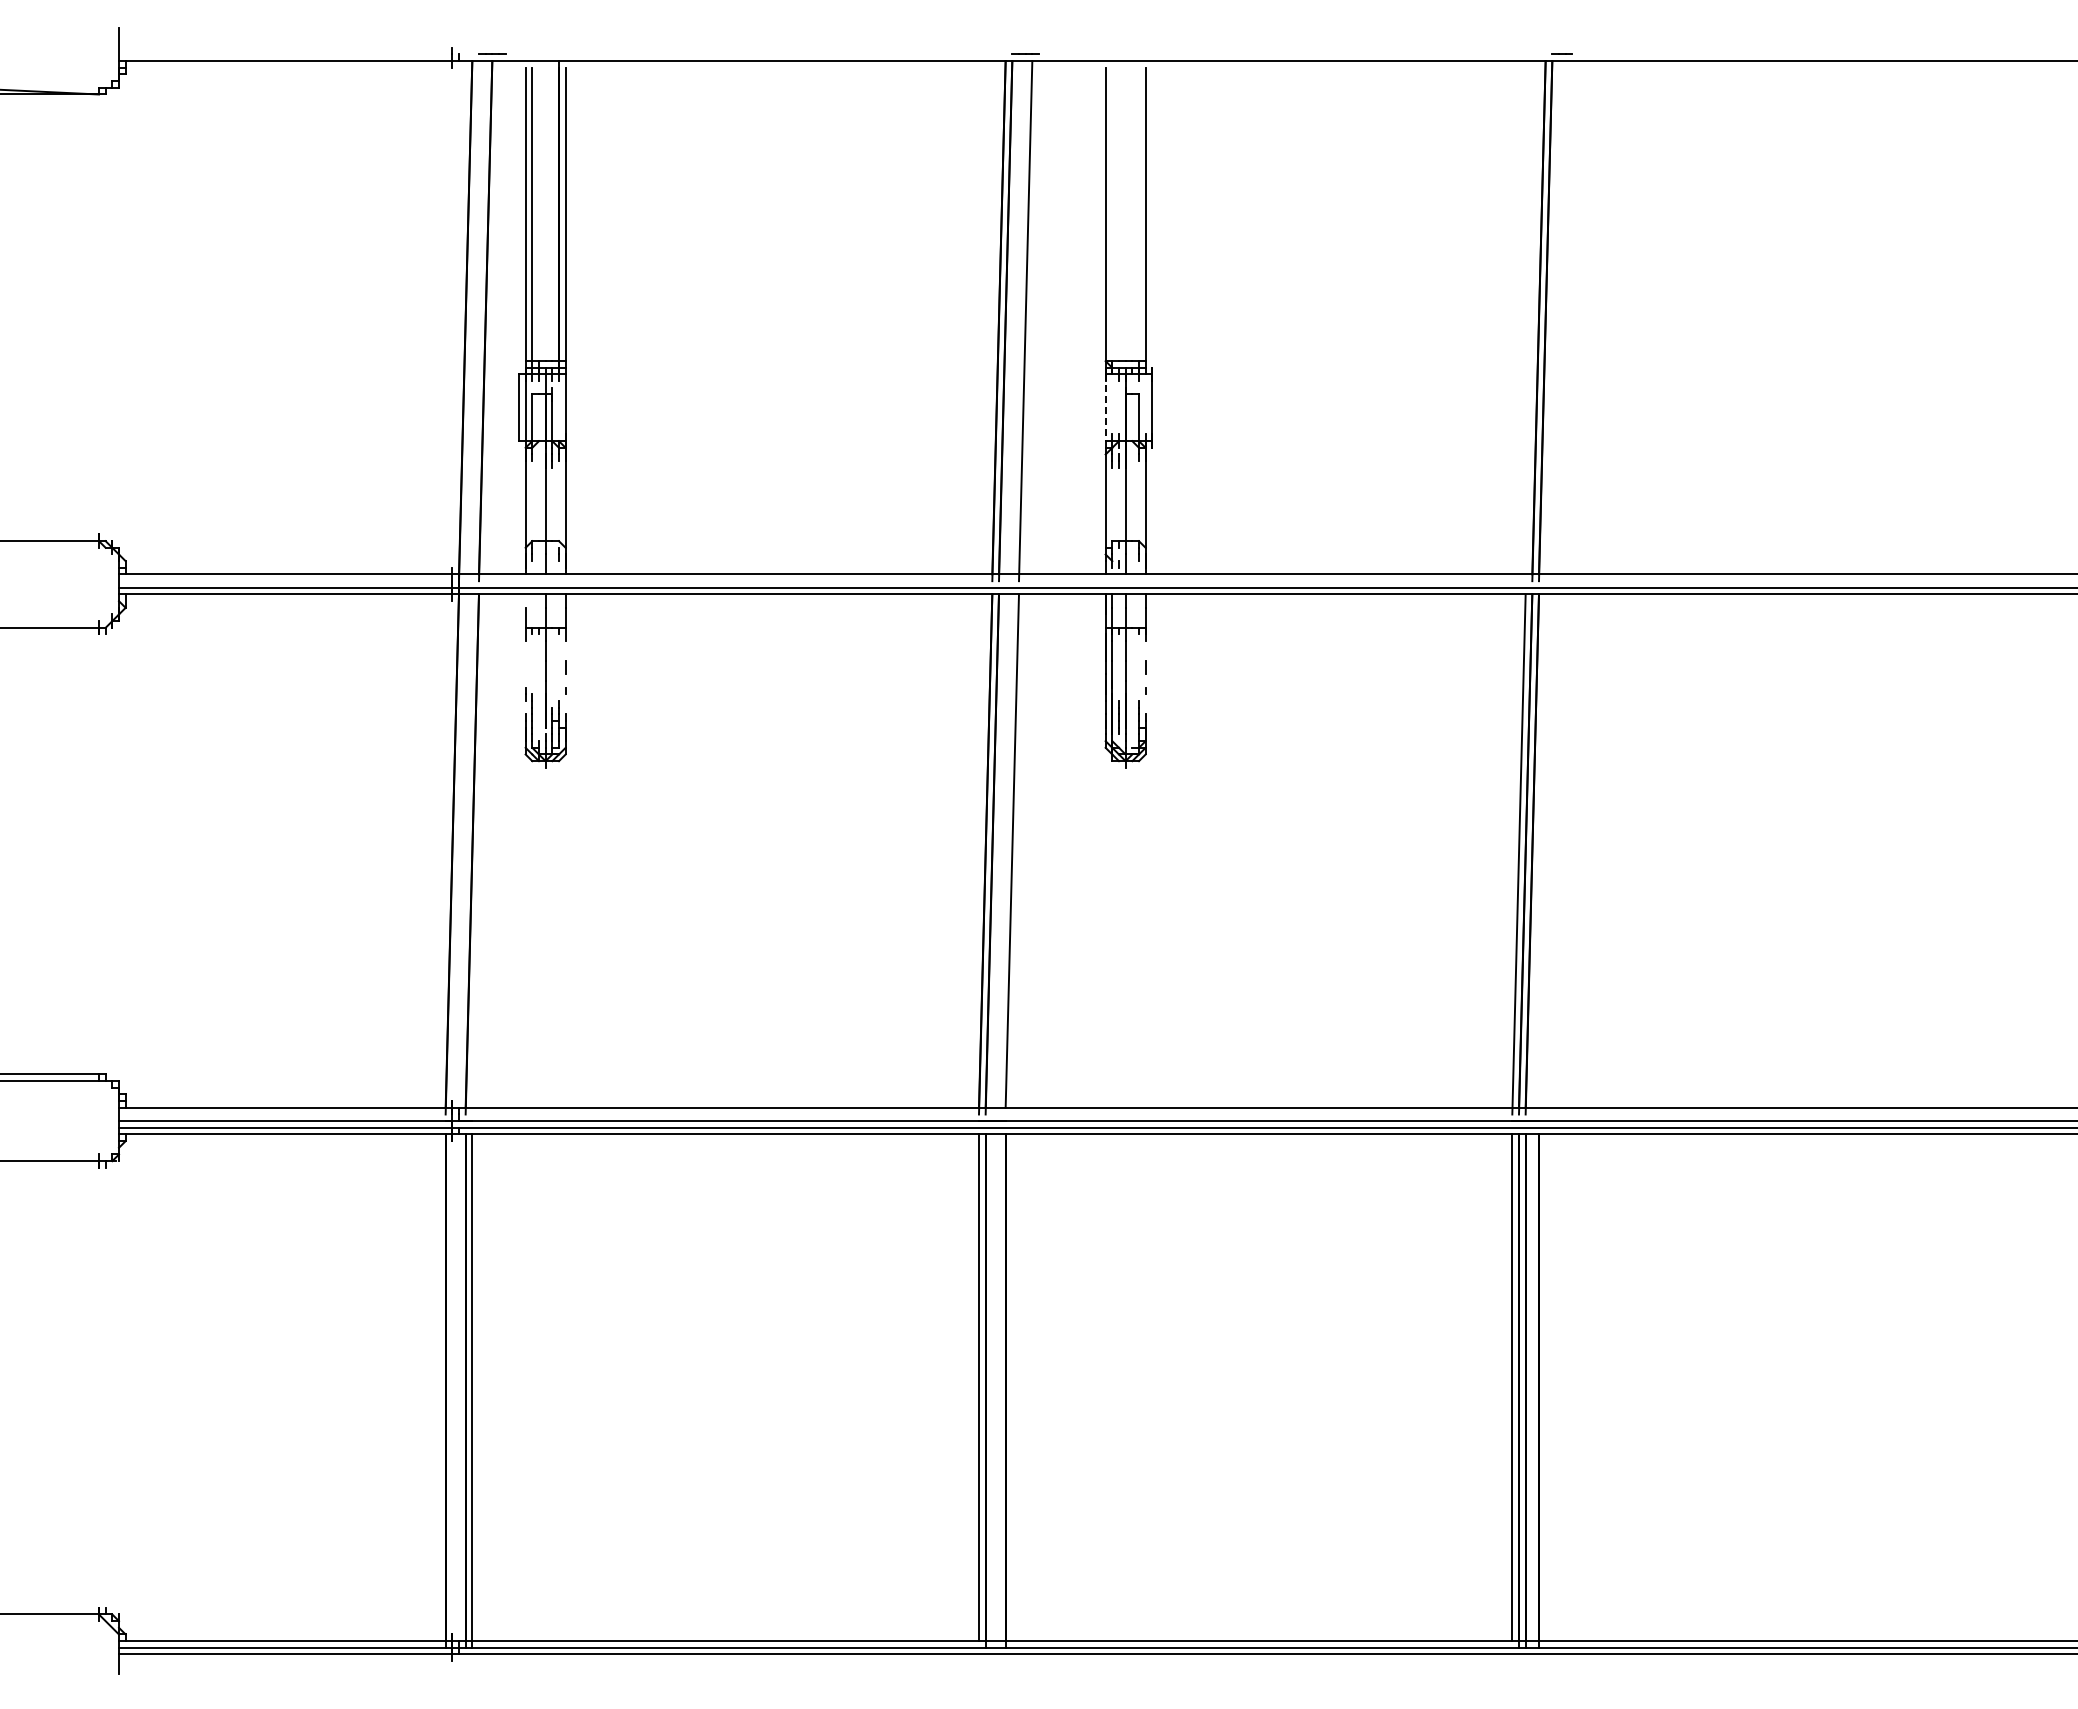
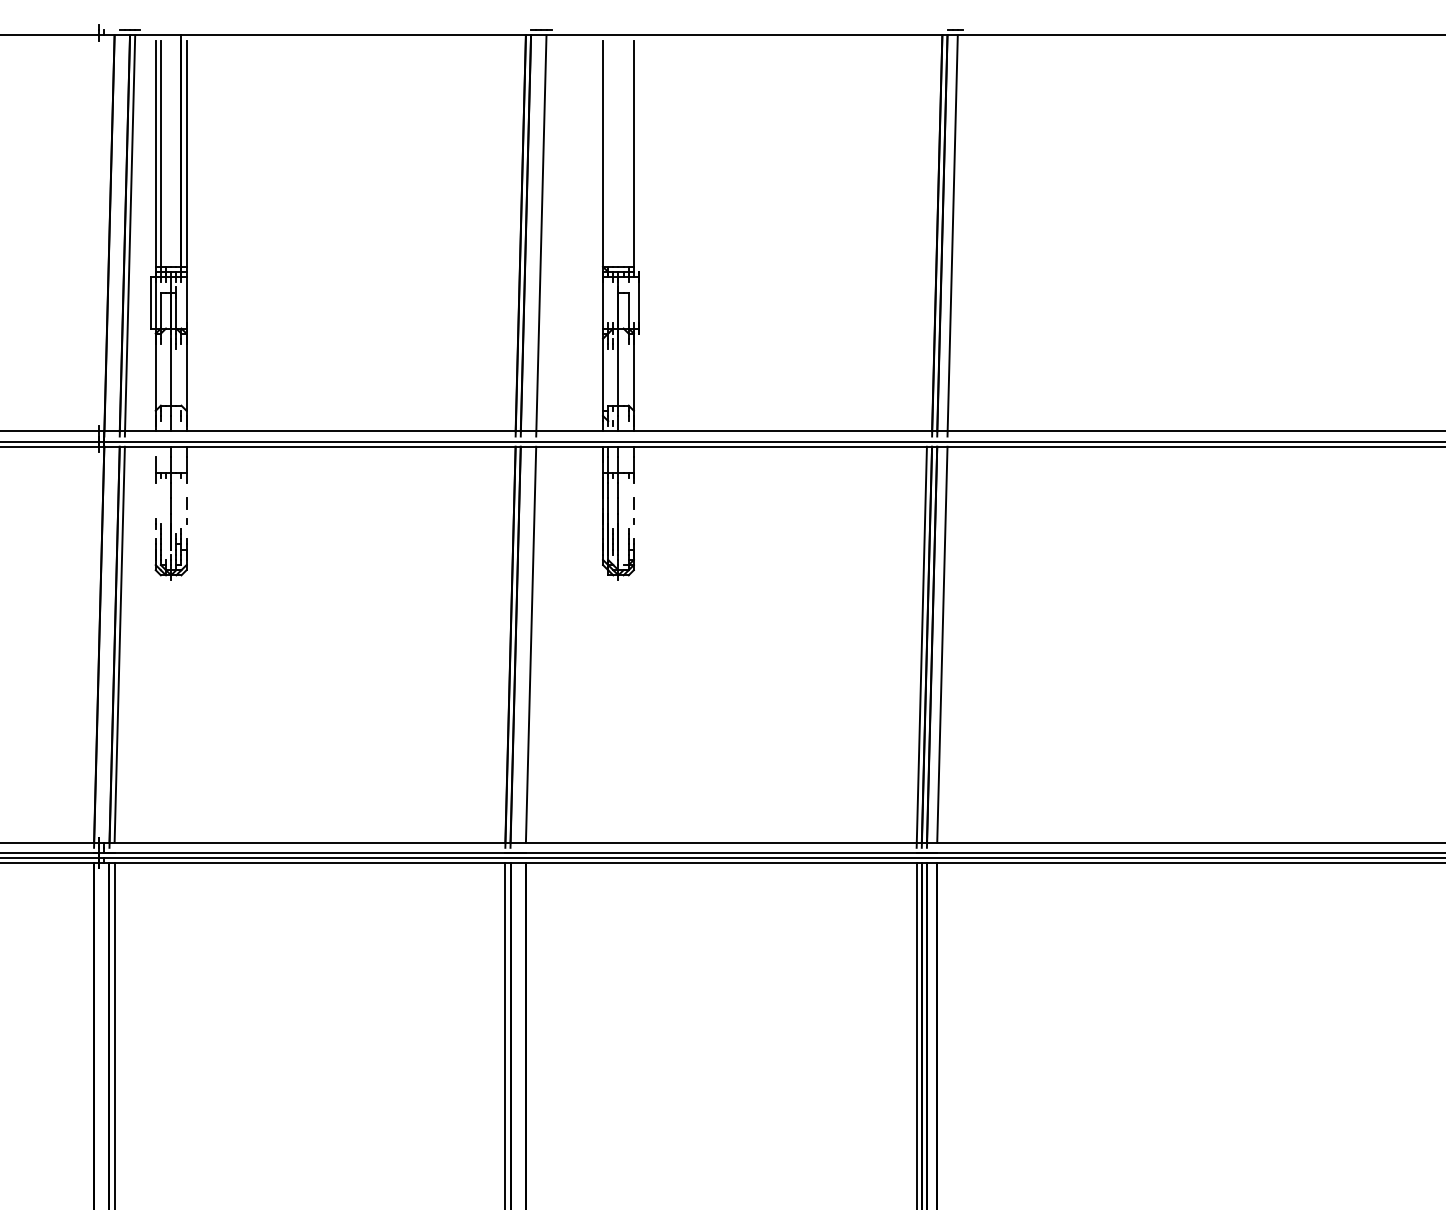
line: (492, 321) -> (130, 236), added
line: (1558, 321) -> (952, 236), added
line: (1105, 408) -> (602, 303), dashed -> solid
line: (478, 850) -> (119, 644), added
line: (1545, 850) -> (942, 644), added

